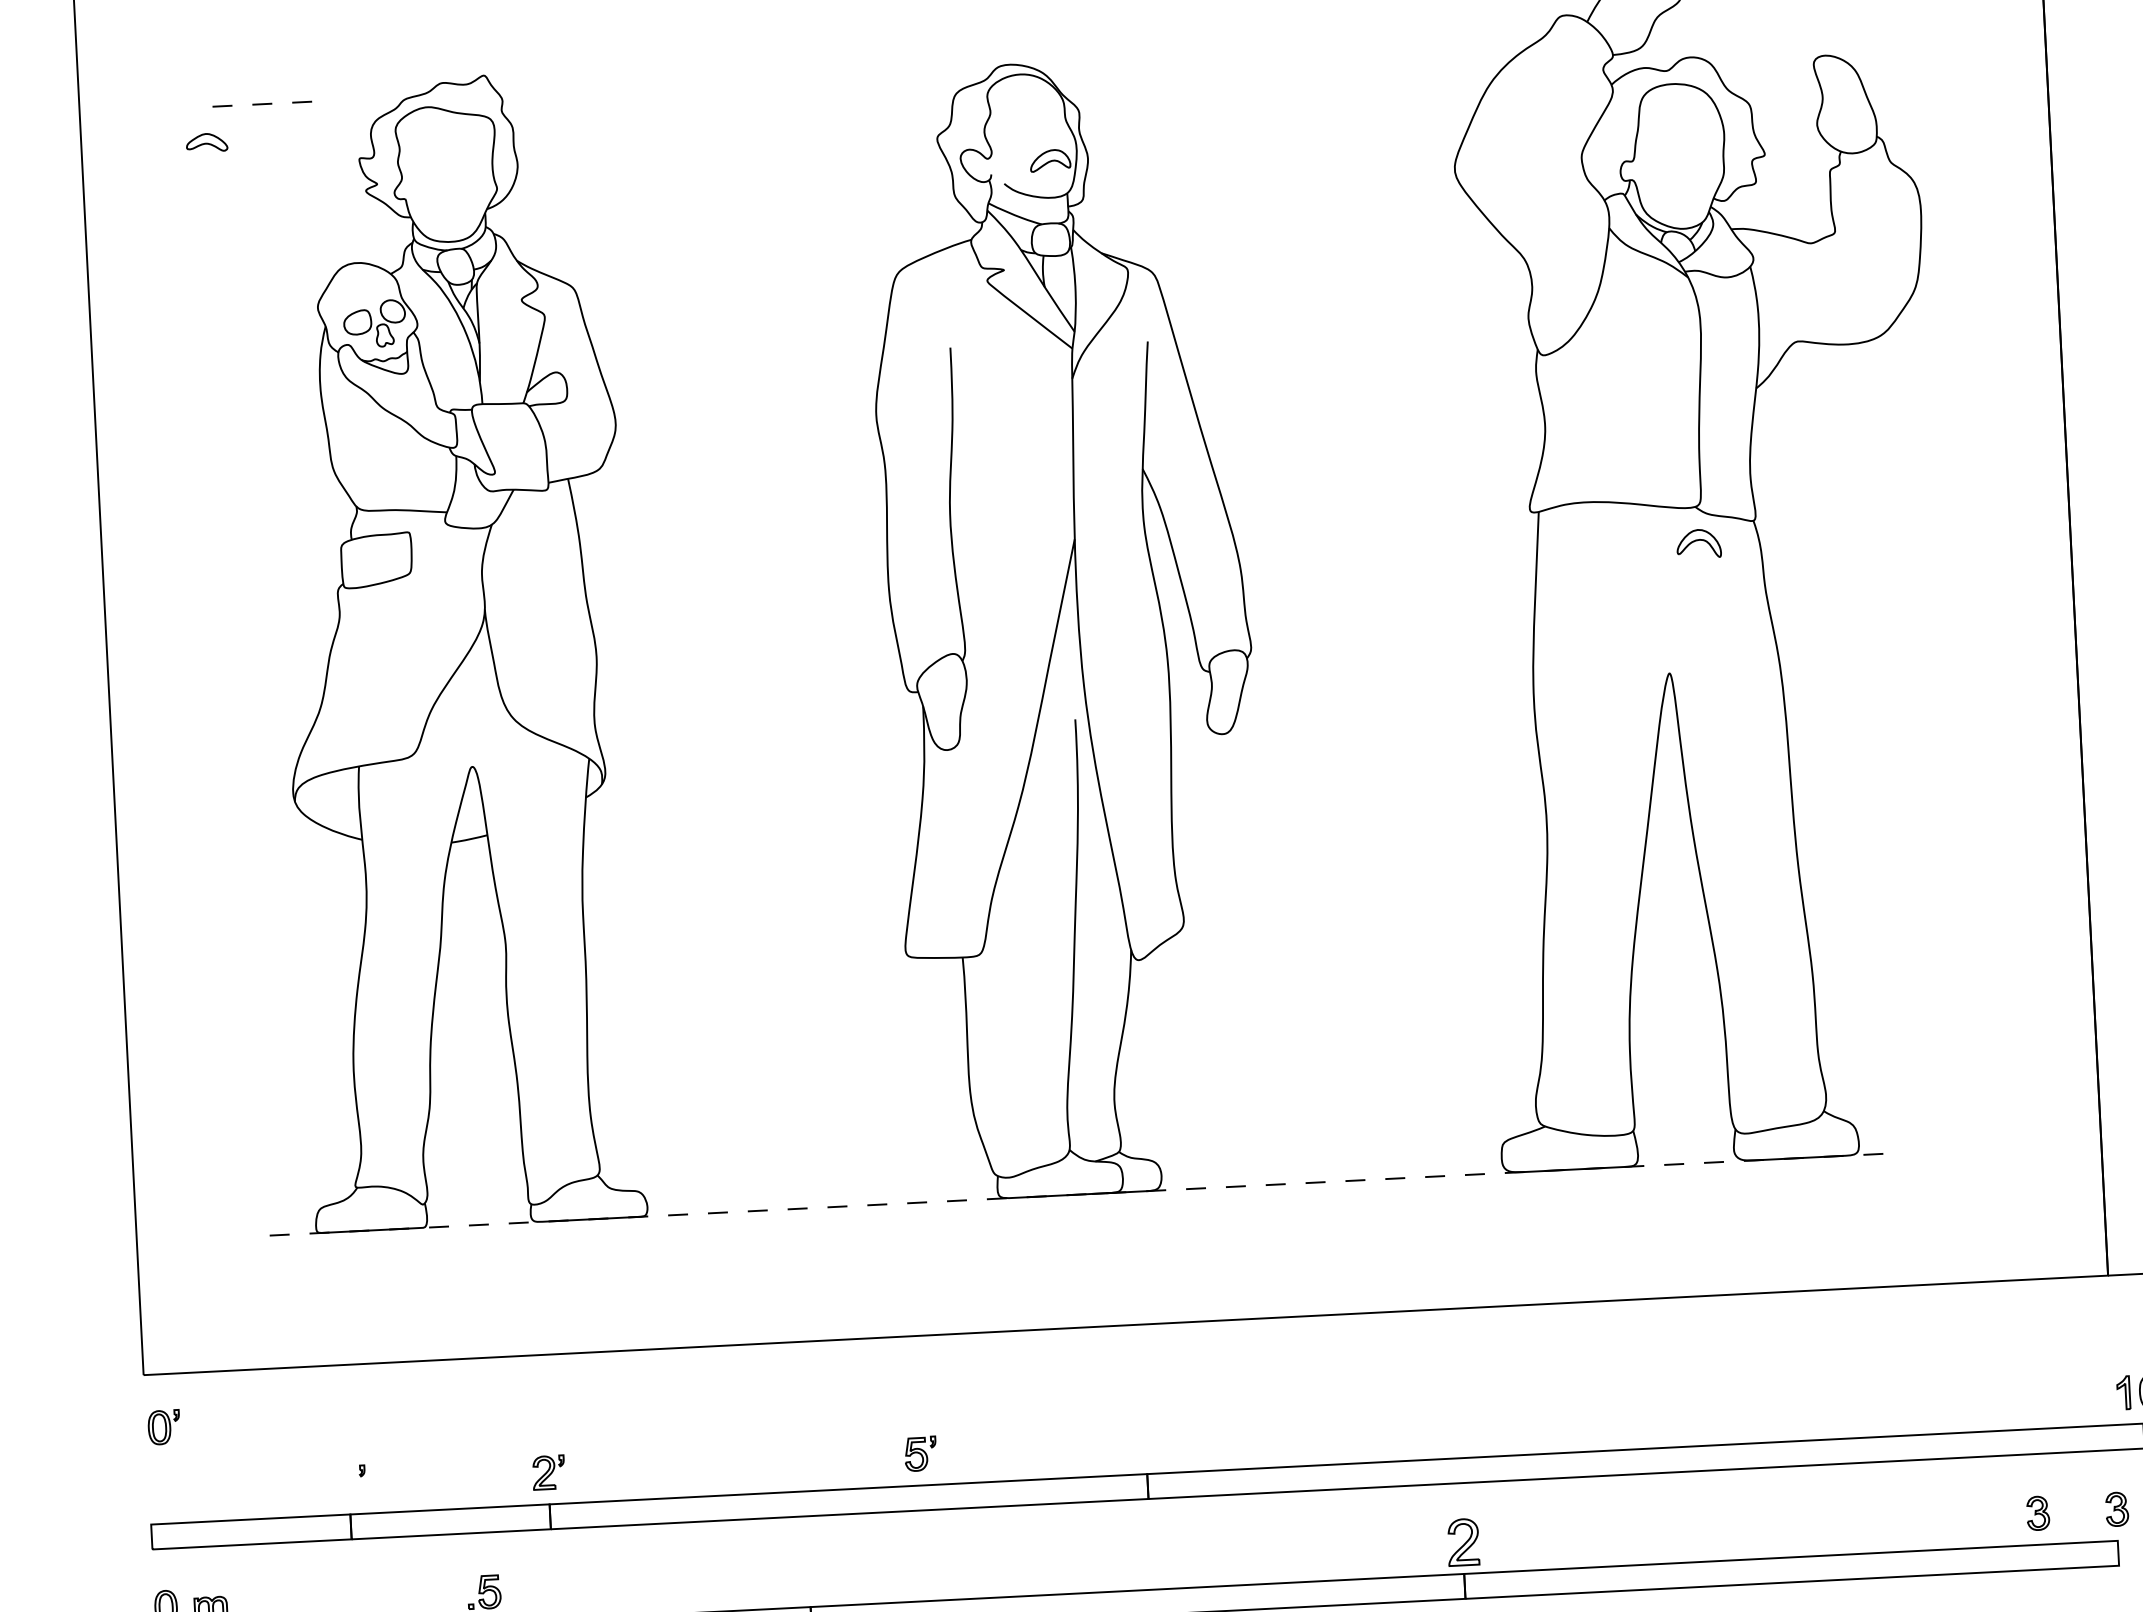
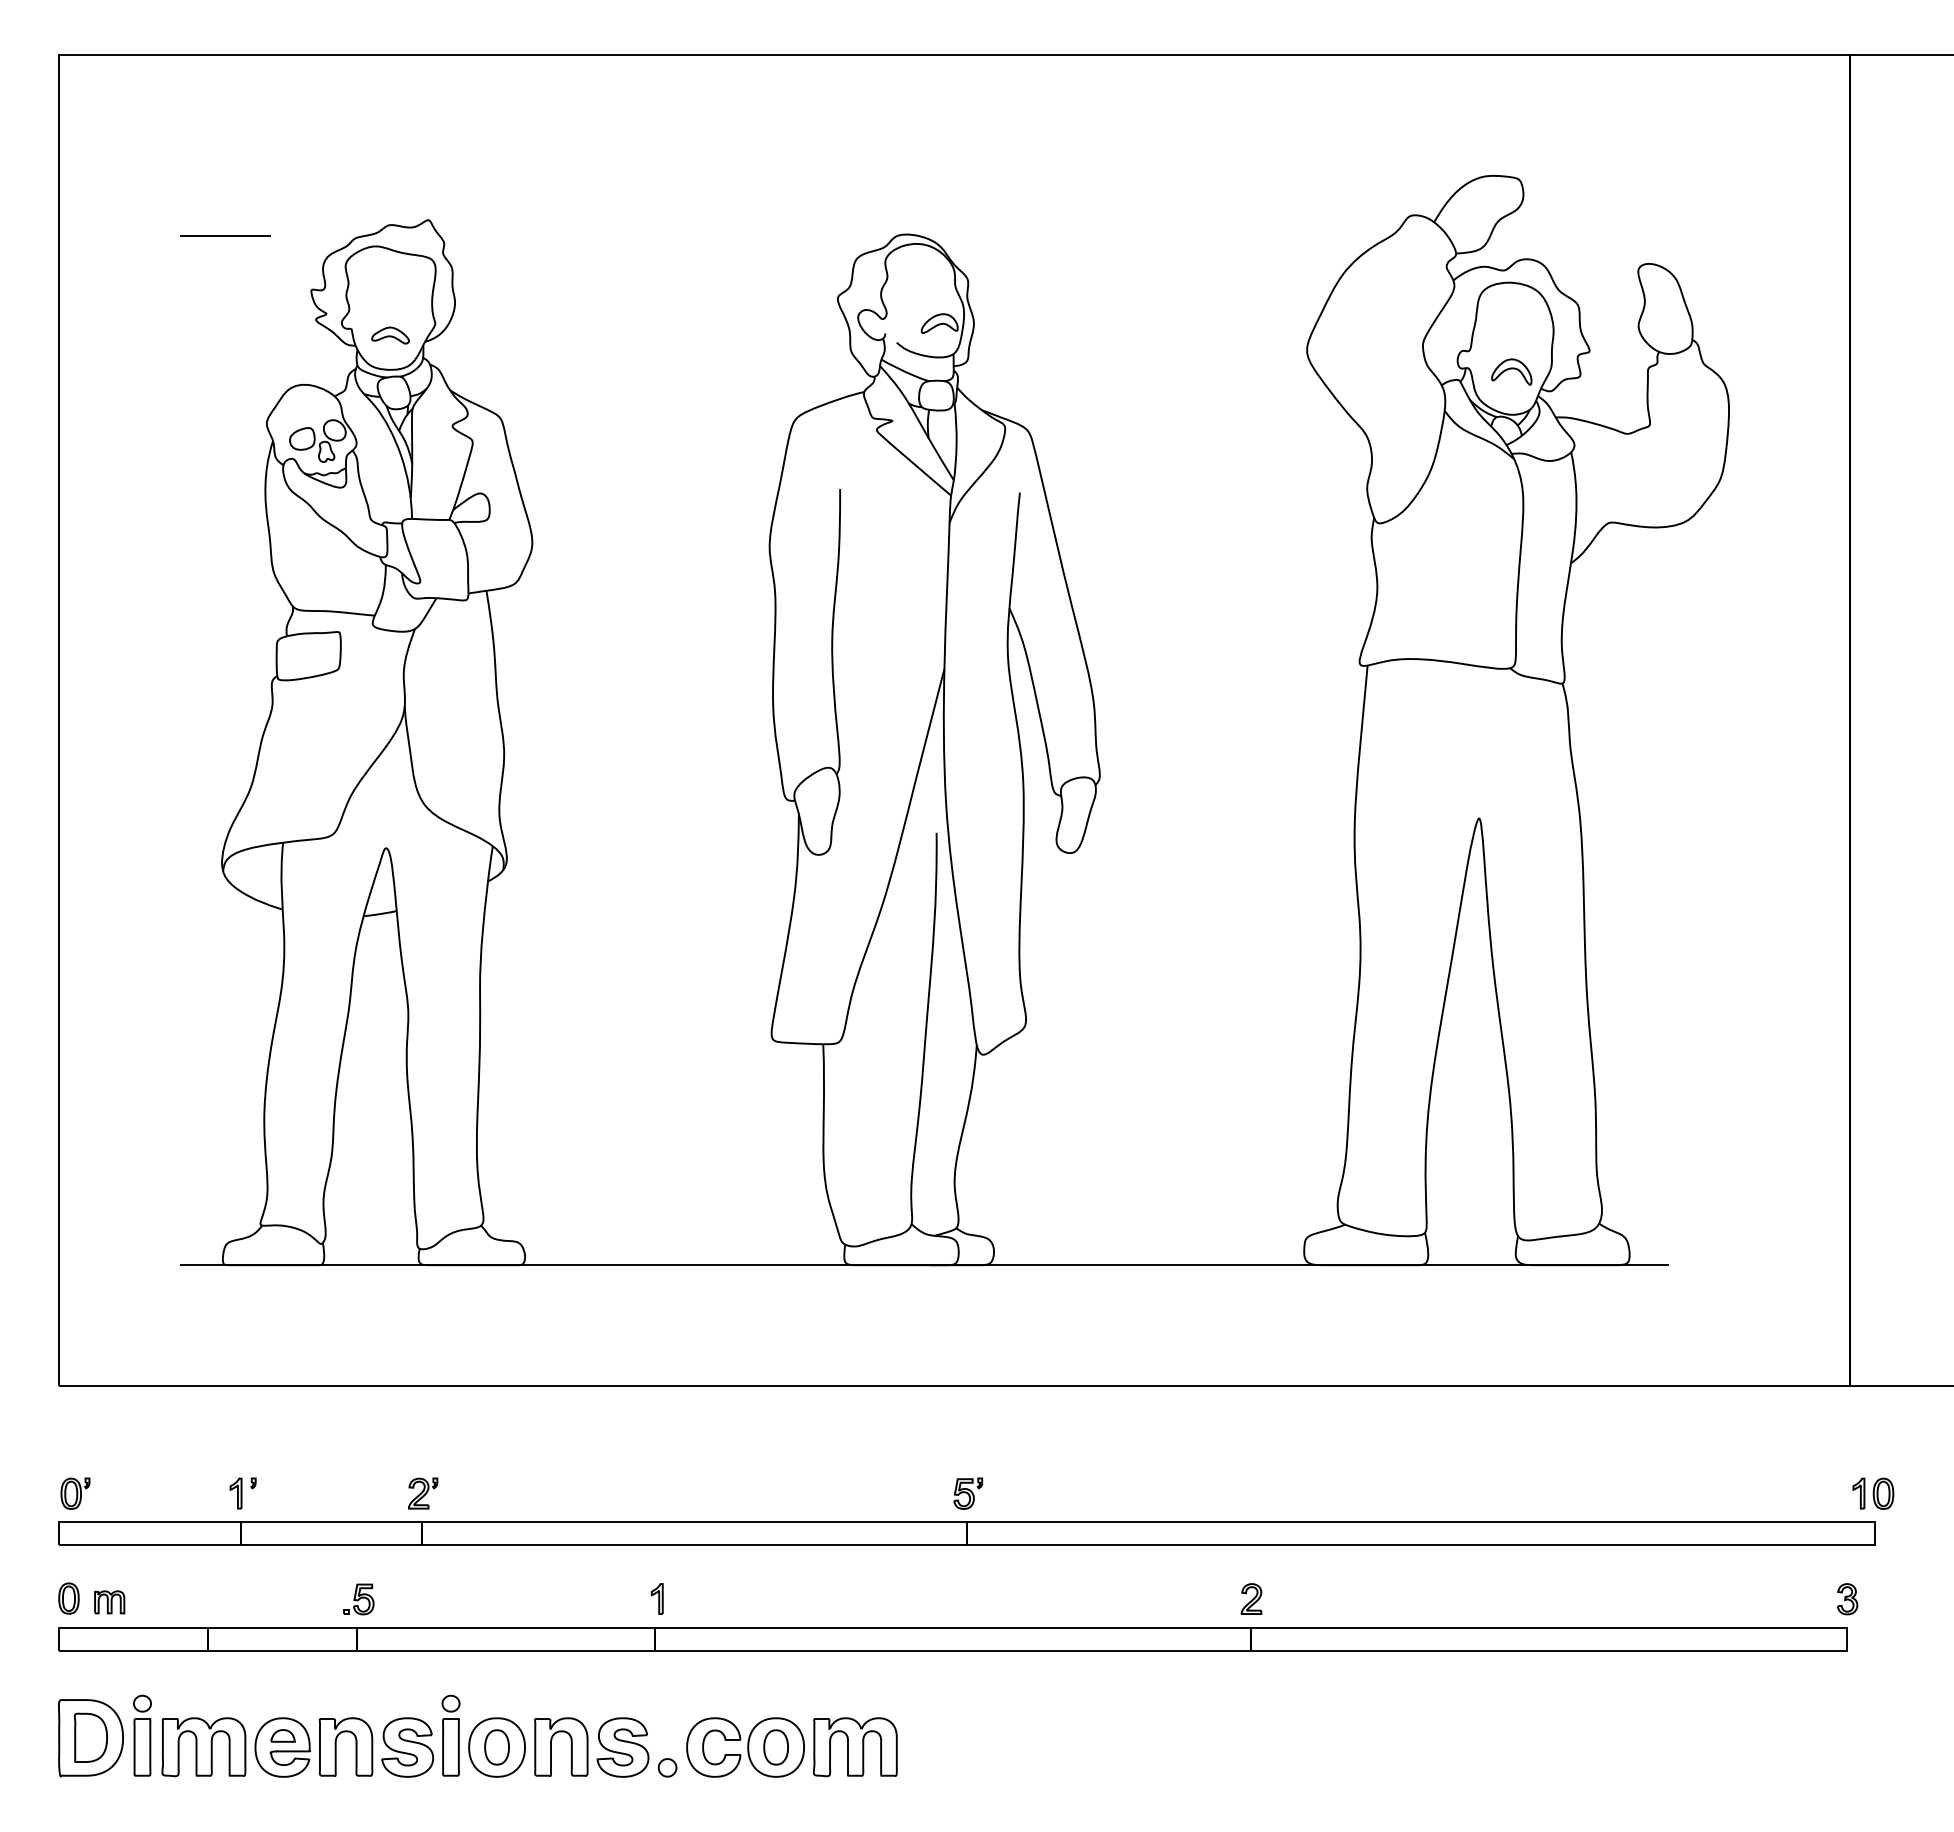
line: (263, 104) -> (226, 236), dashed -> solid
part: (206, 142) -> (390, 335), moved
part: (1698, 543) -> (1511, 371), moved
line: (1086, 1194) -> (924, 1265), dashed -> solid
part: (164, 1427) -> (75, 1493), moved
part: (921, 1453) -> (968, 1493), moved
part: (342, 1482) -> (235, 1493), added
part: (2038, 1513) -> (1775, 1599), removed
part: (1463, 1541) -> (1251, 1598), size x0.71
part: (811, 1574) -> (657, 1598), added

